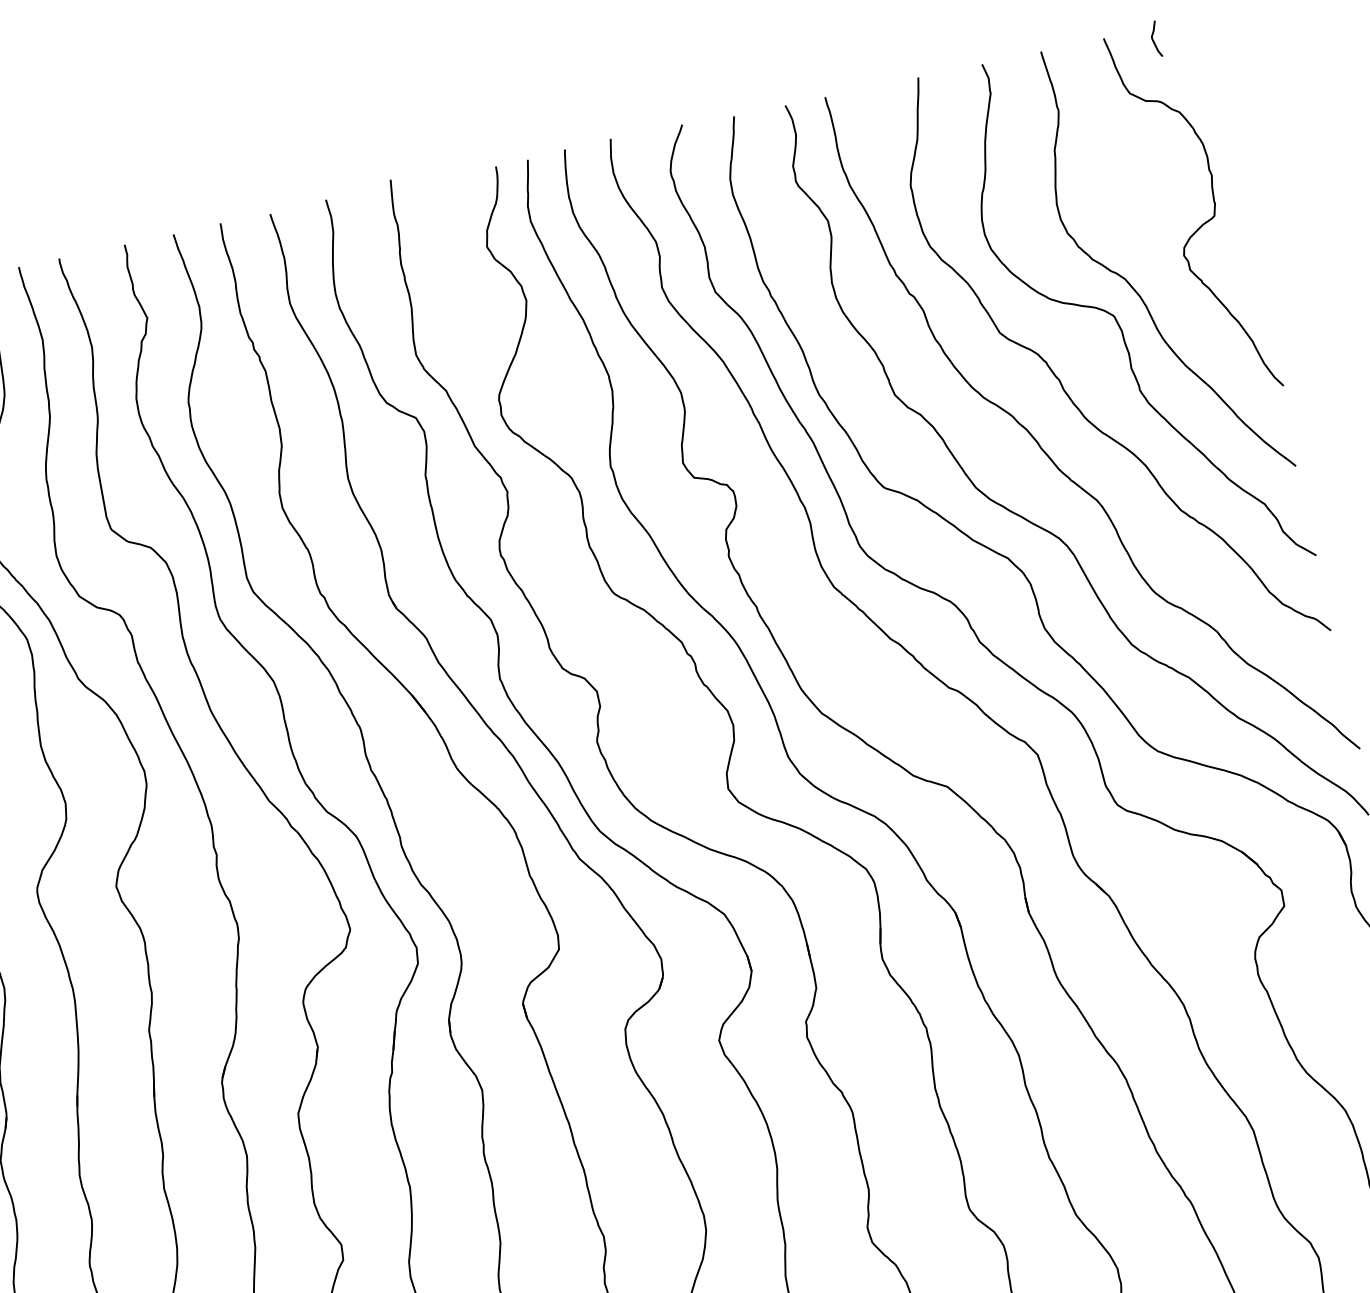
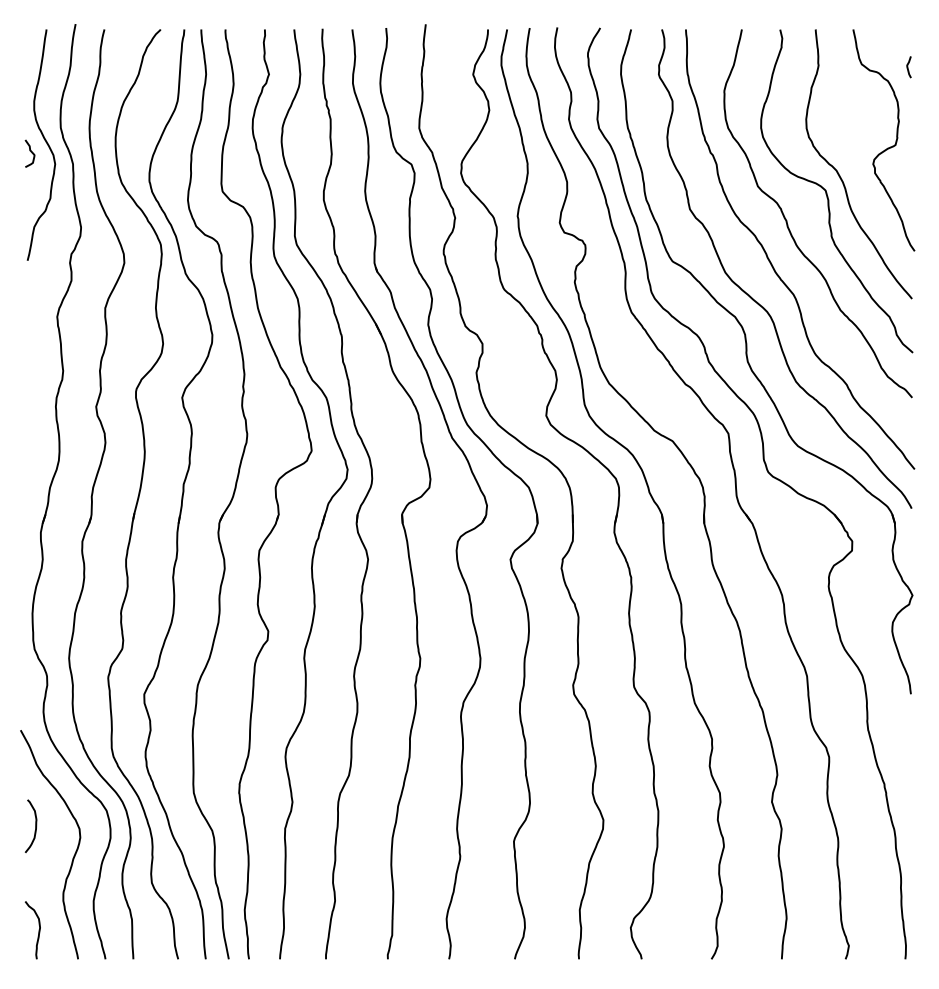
curve: (1154, 39) -> (908, 67), moved

